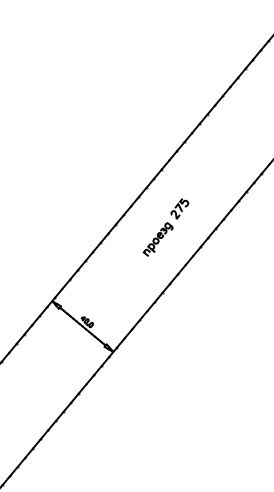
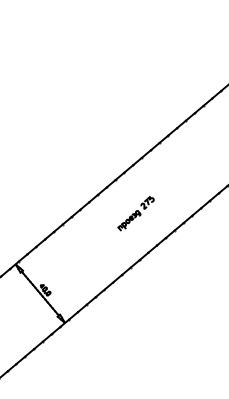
part: (165, 227) -> (135, 213), size x0.7

